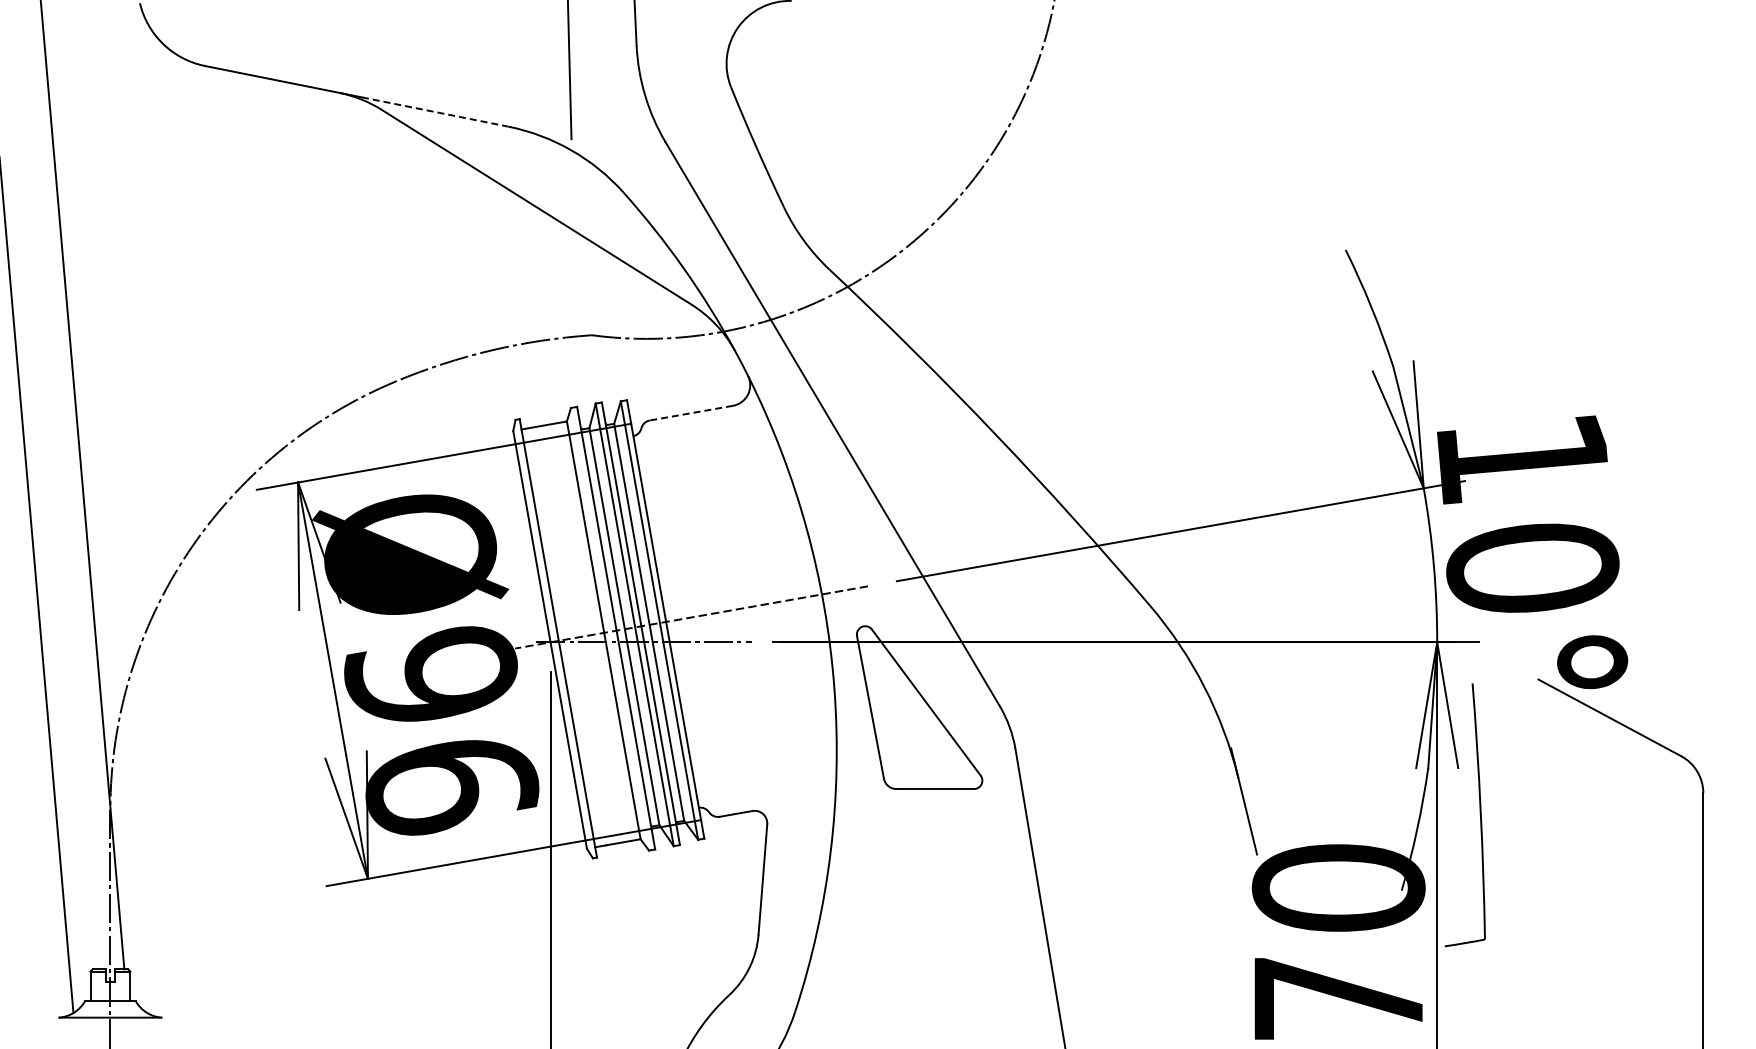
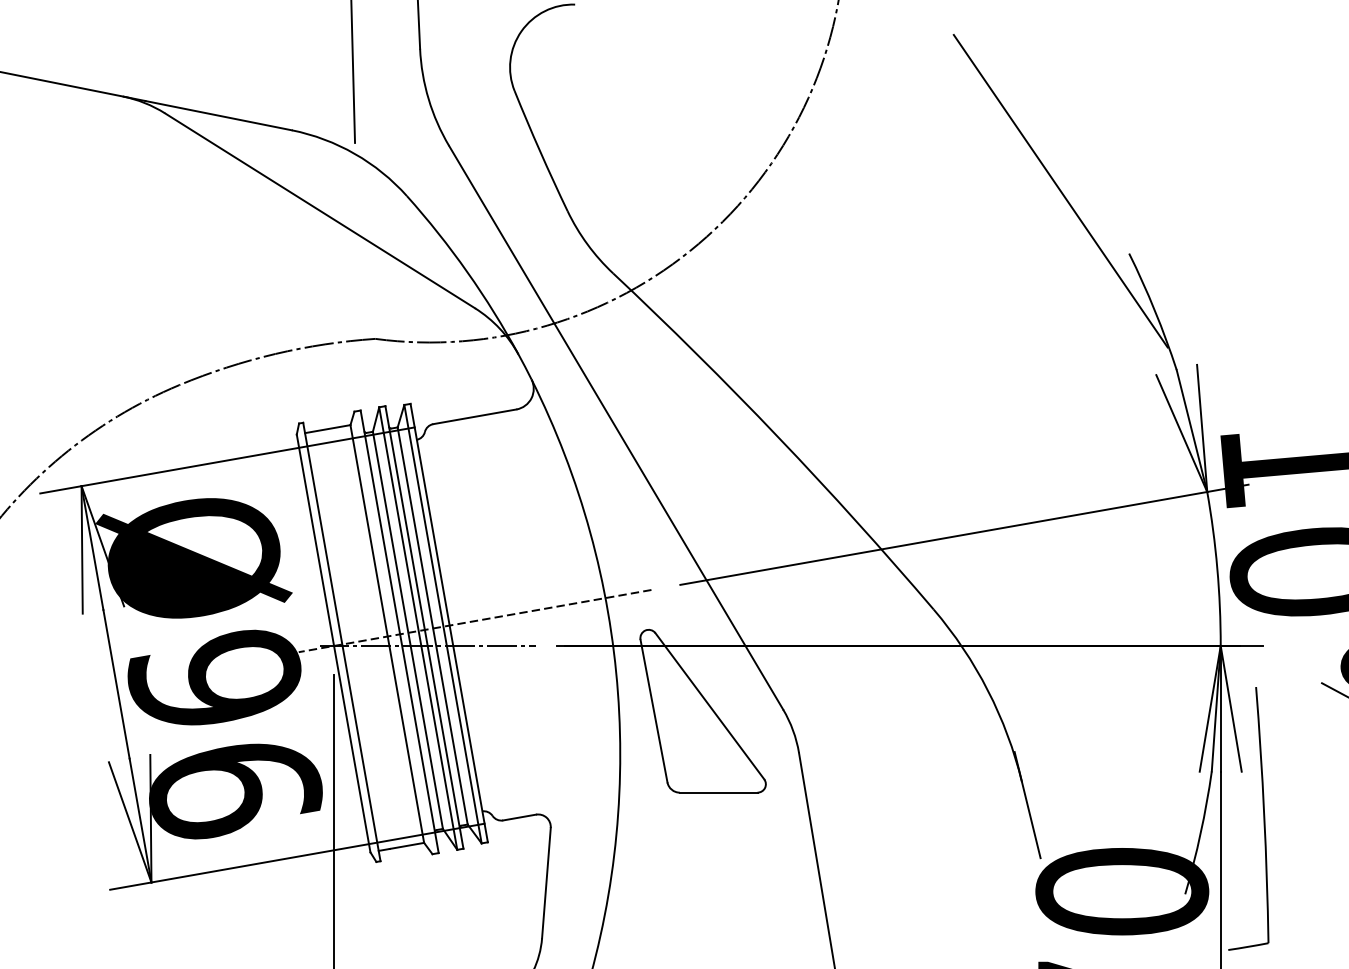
line: (435, 112) -> (219, 116), dashed -> solid
line: (1277, 187) -> (1061, 191), added
line: (690, 413) -> (474, 417), dashed -> solid

